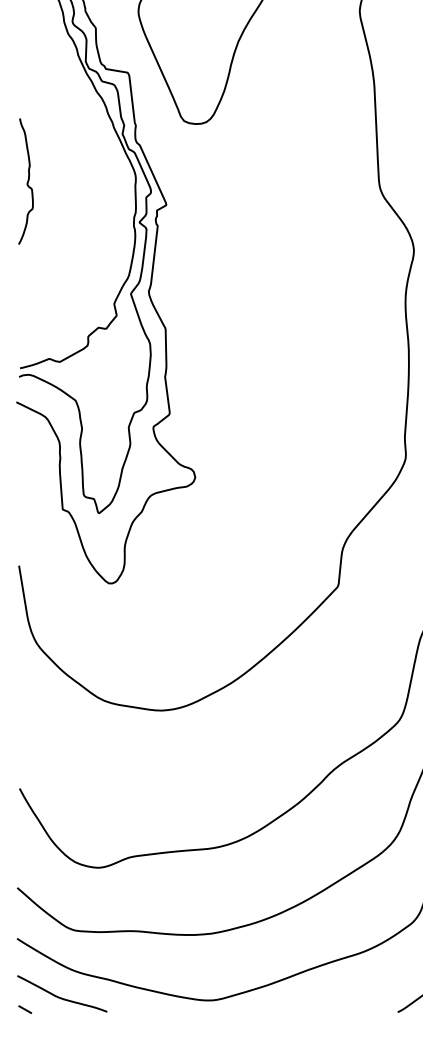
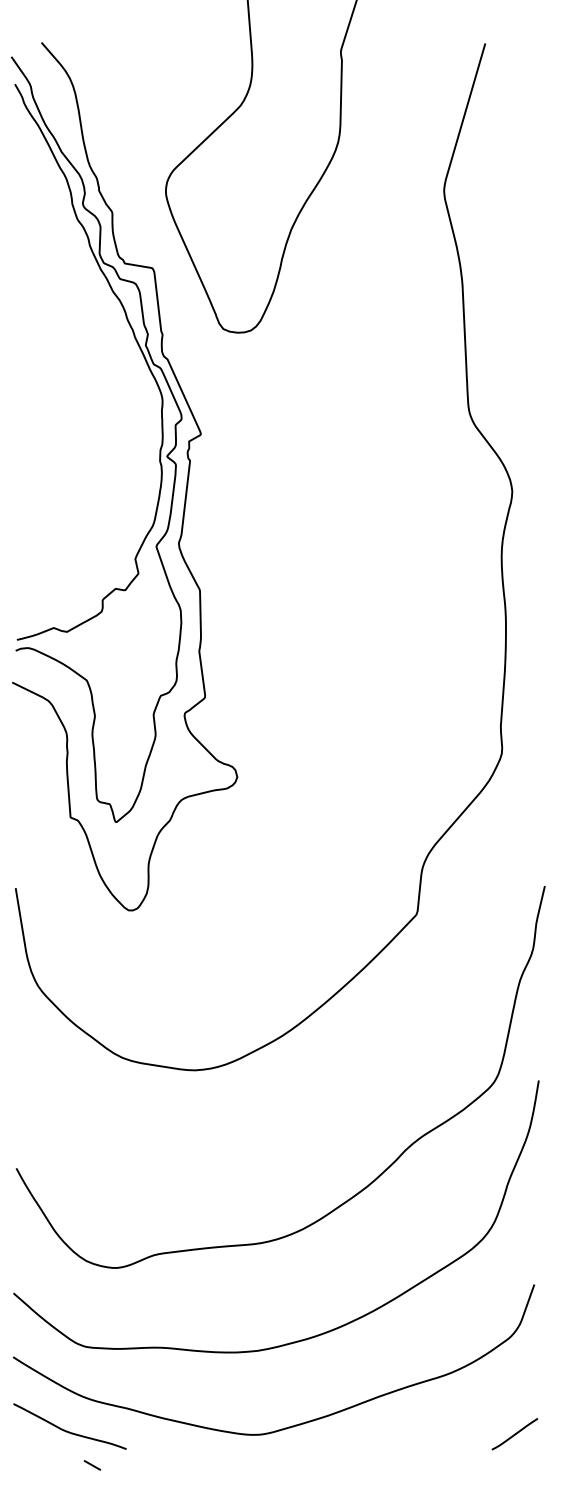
curve: (26, 182) -> (25, 406), removed
line: (25, 1009) -> (92, 1465), moved

